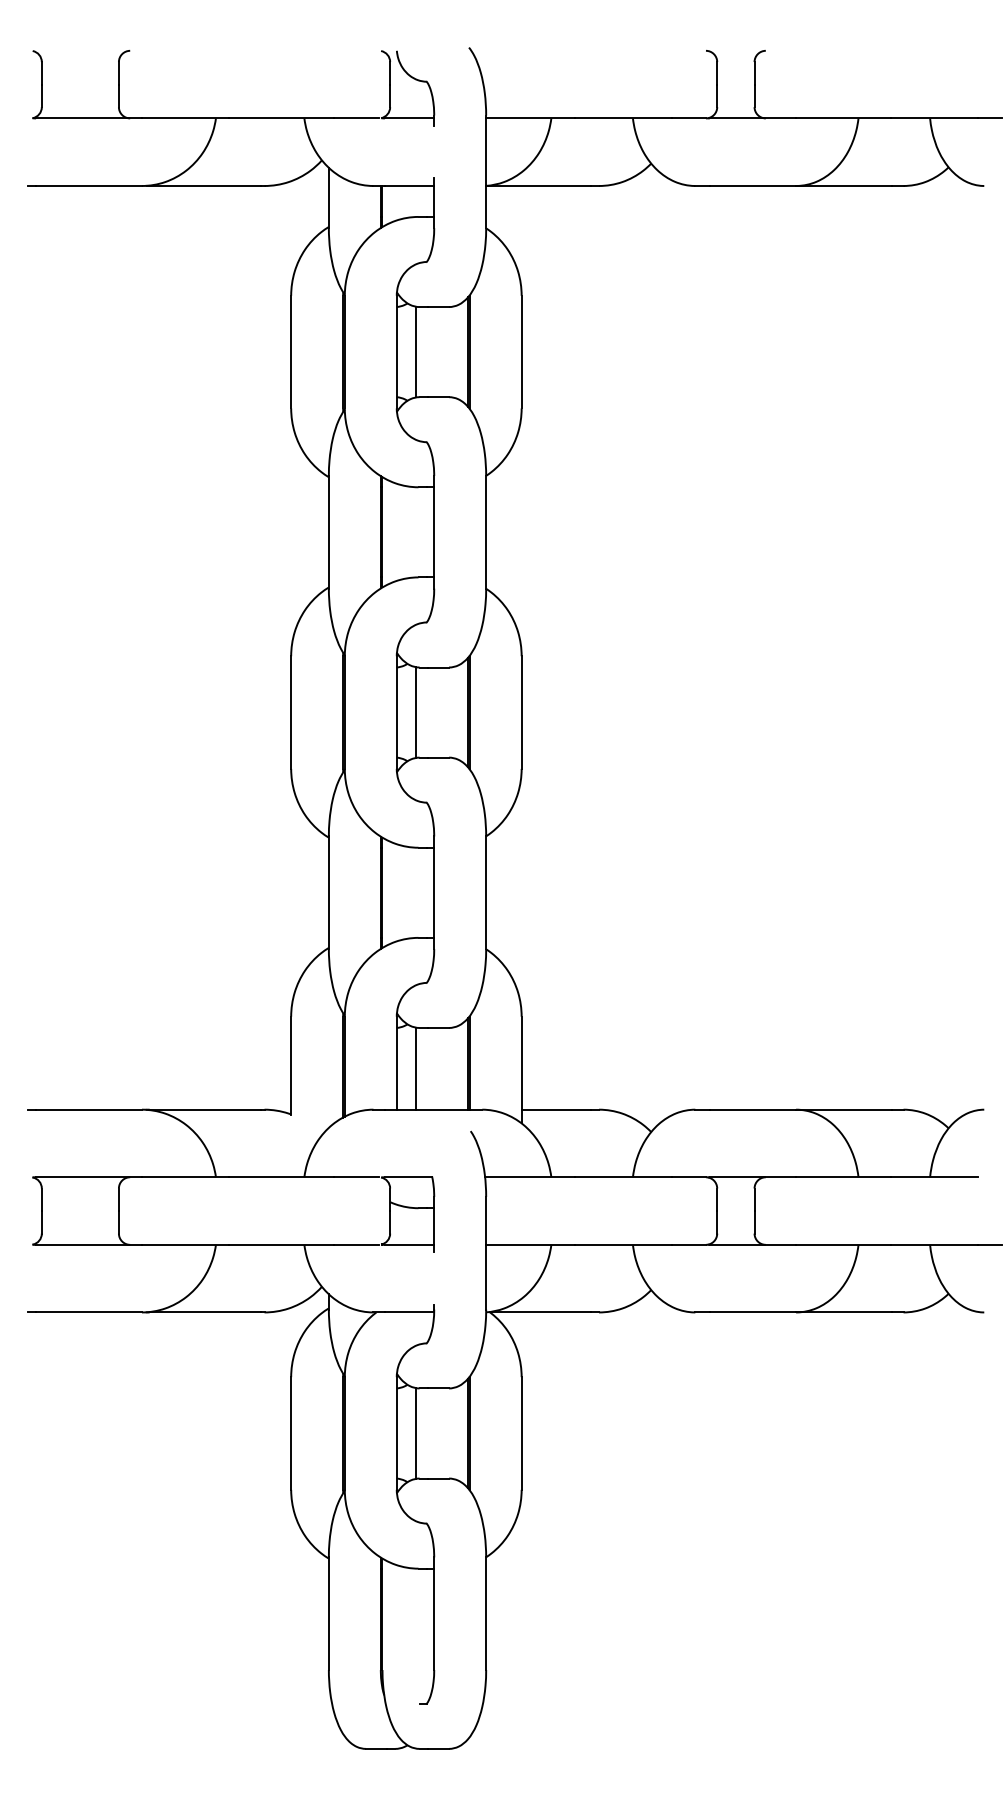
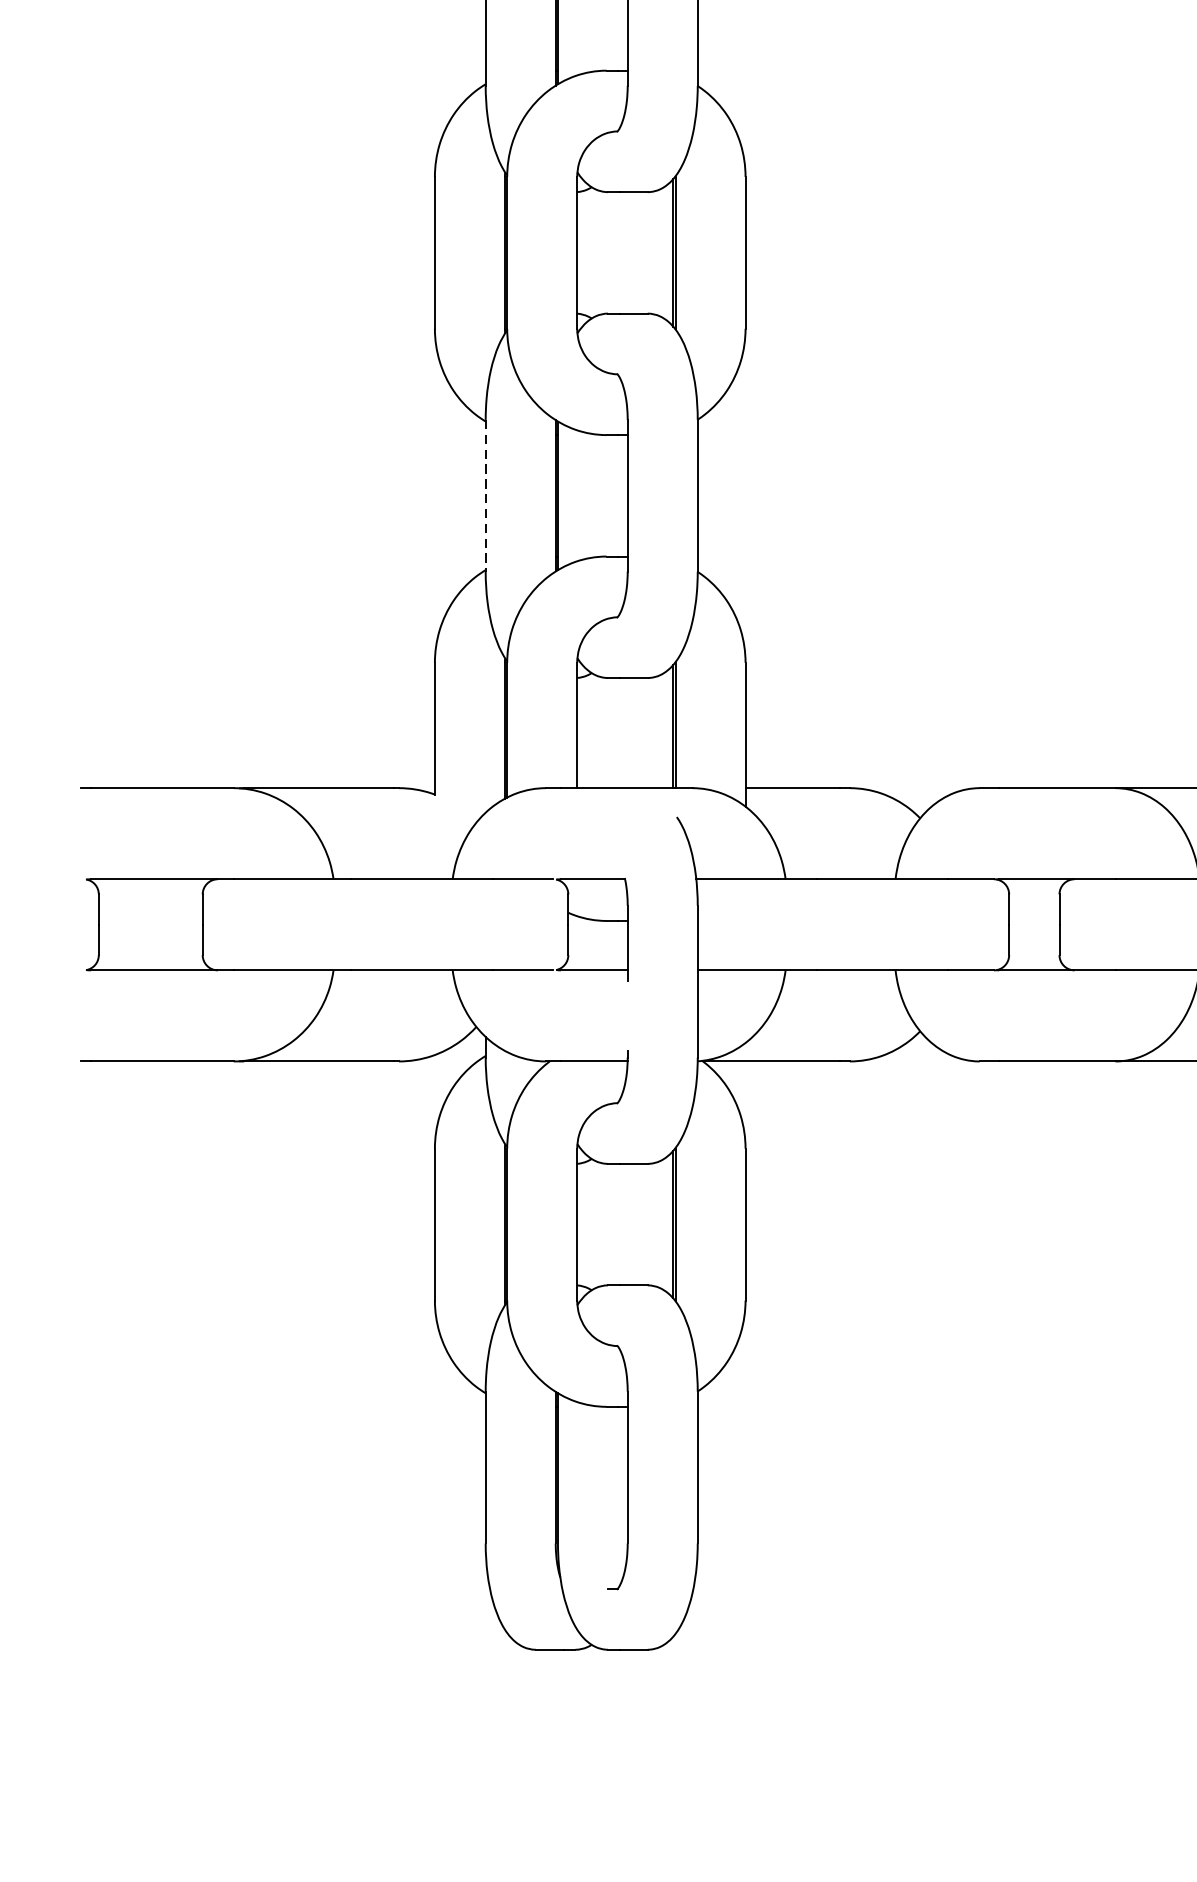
line: (416, 712) -> (603, 252), removed
line: (328, 893) -> (485, 496), solid -> dashed
line: (416, 1068) -> (603, 732), removed
line: (416, 1433) -> (603, 1224), removed

